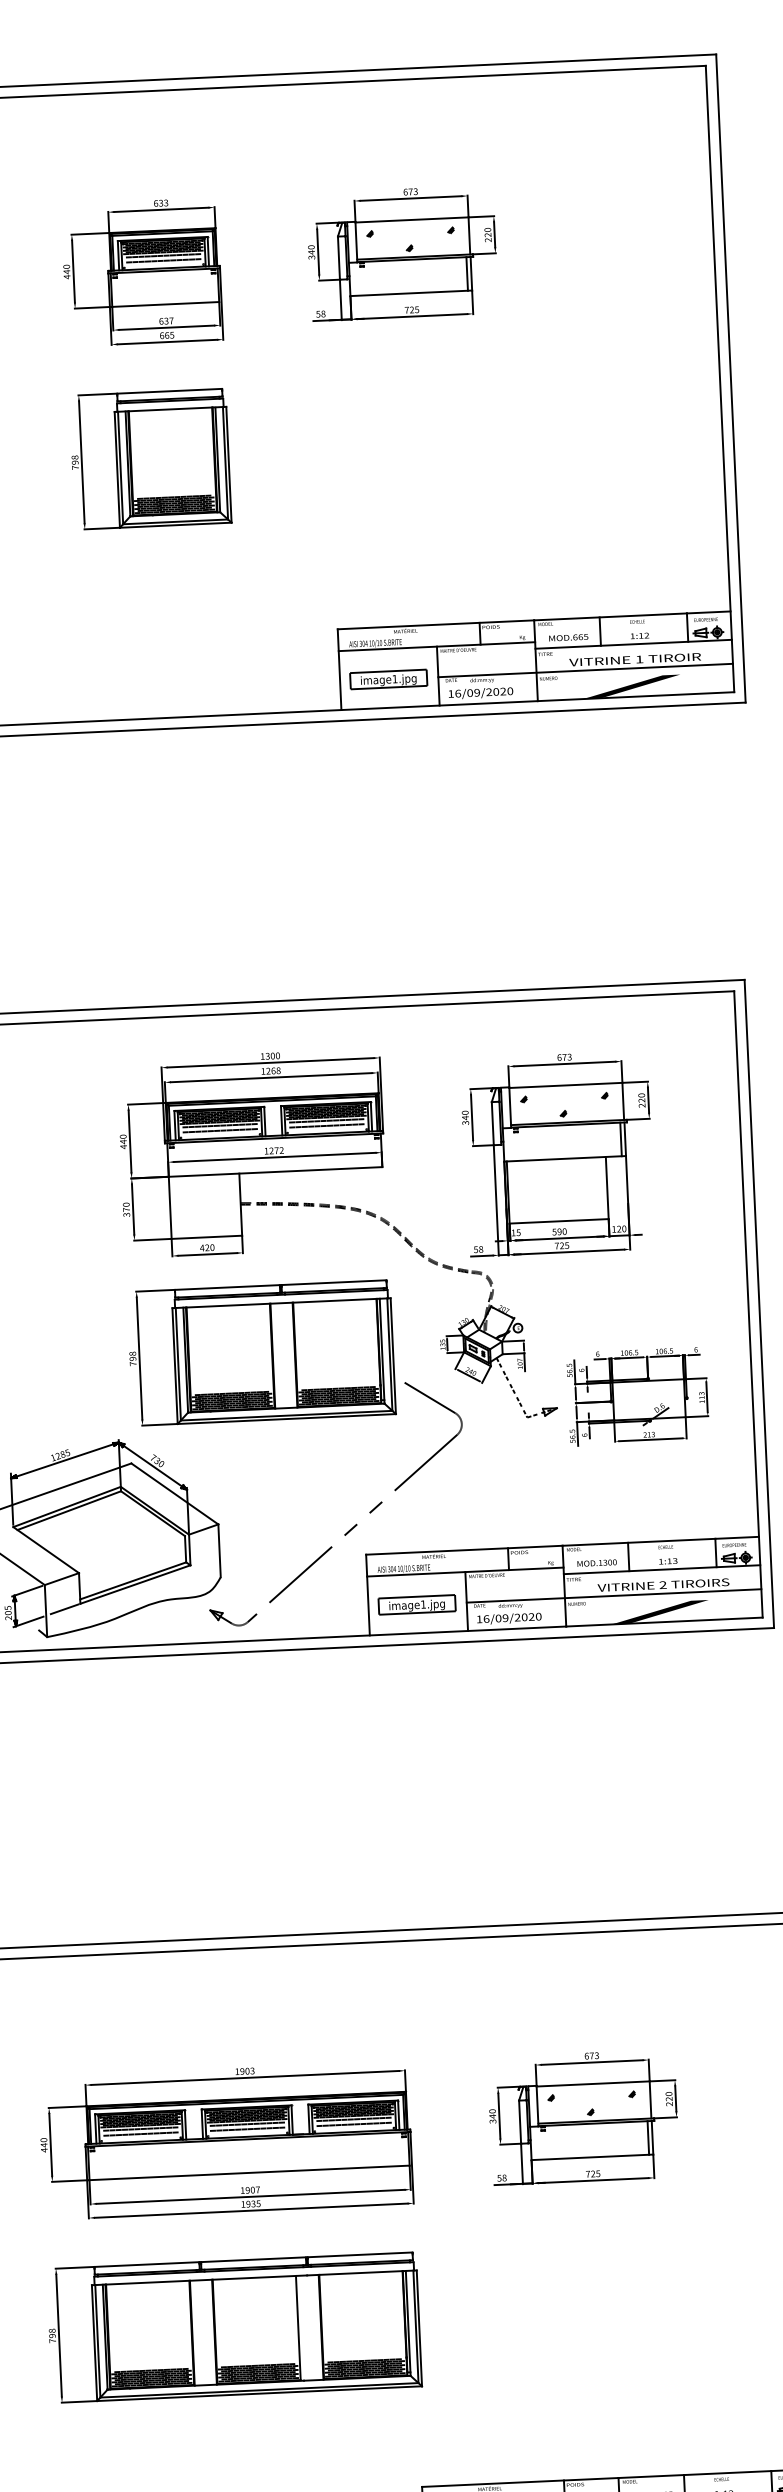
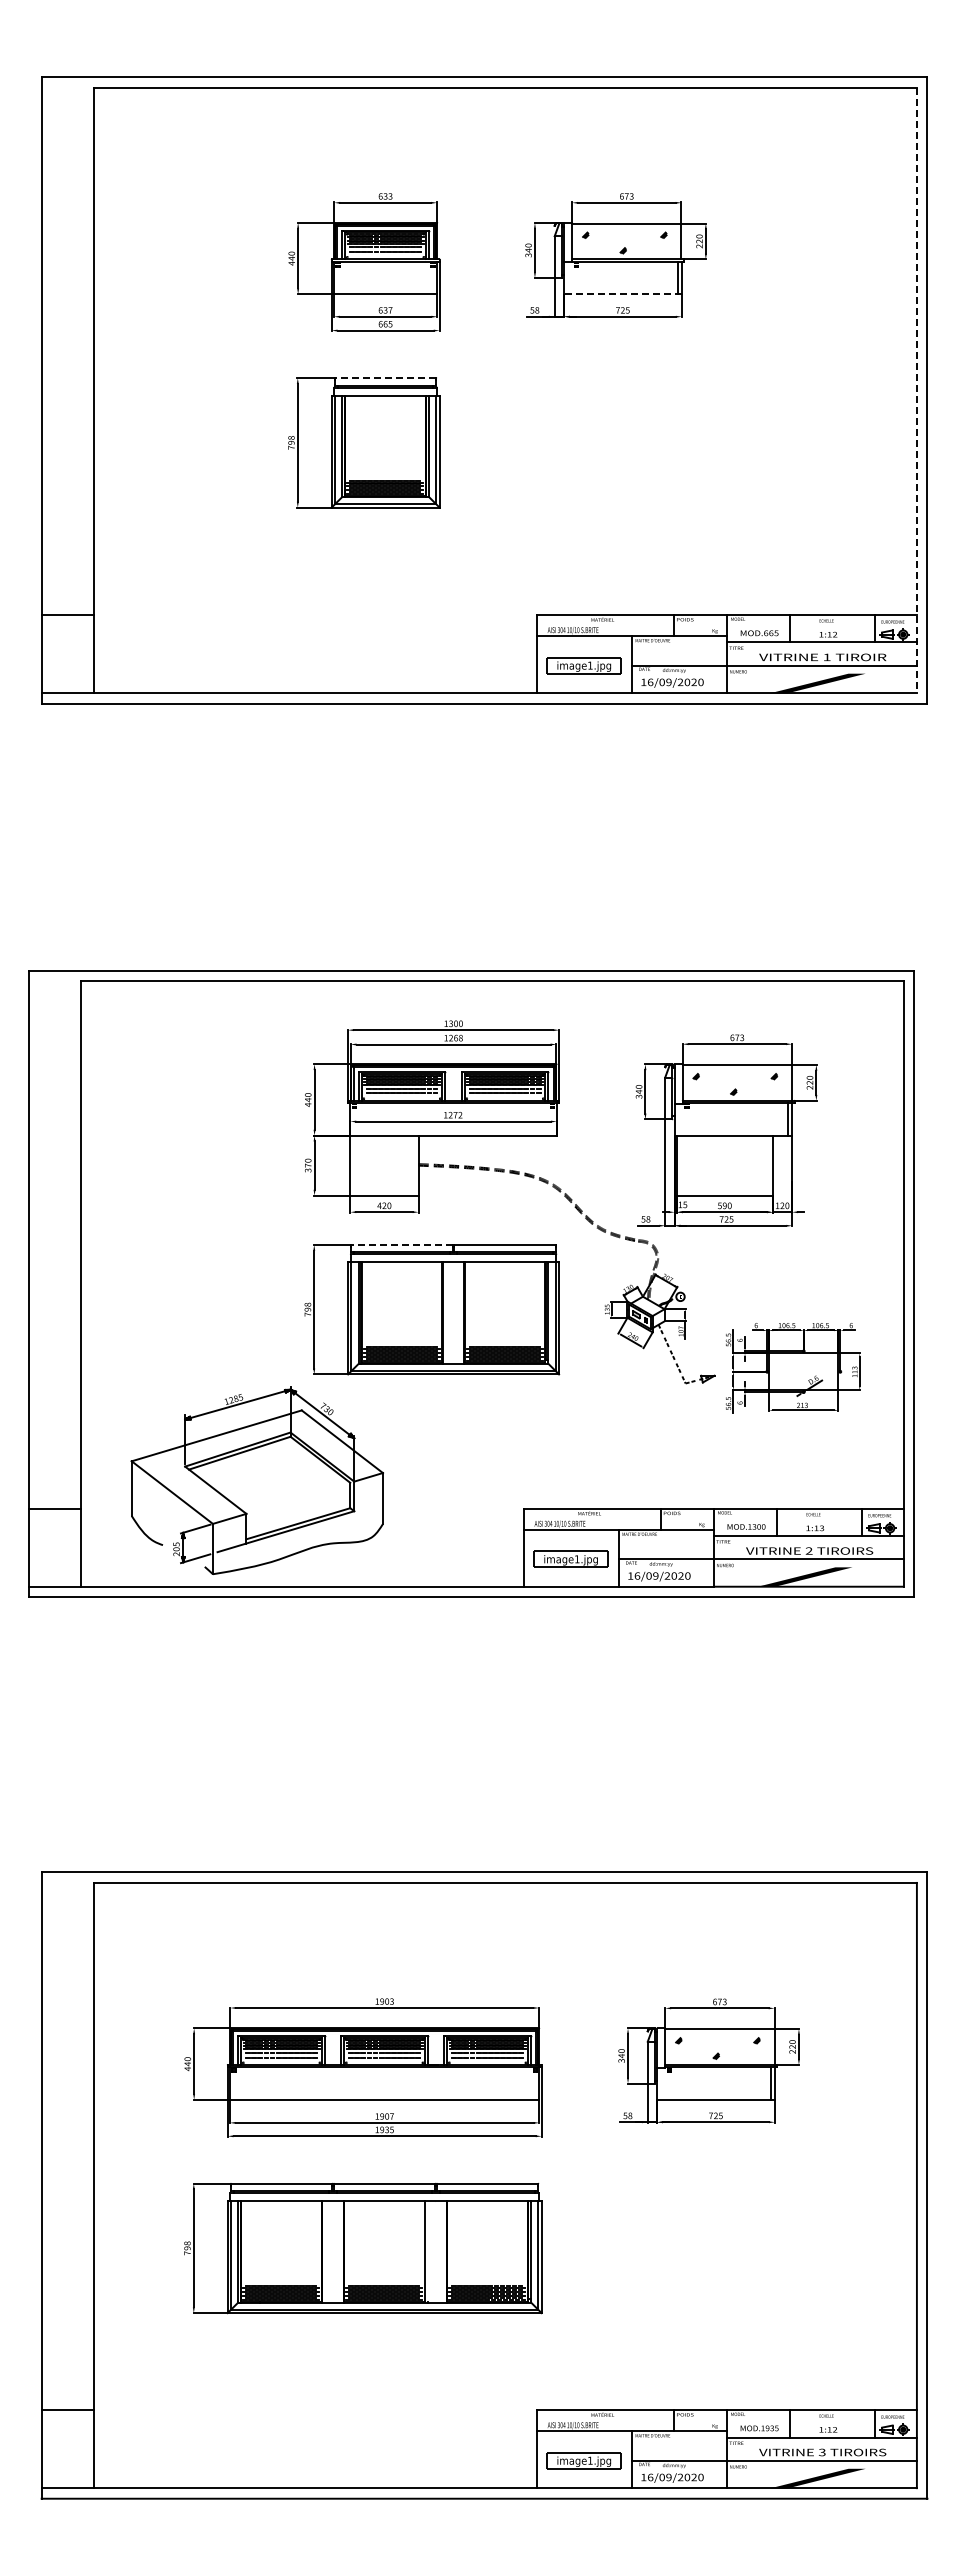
line: (410, 293) -> (622, 294), solid -> dashed
line: (719, 379) -> (916, 390), solid -> dashed
line: (169, 391) -> (385, 378), solid -> dashed
line: (226, 1287) -> (401, 1244), solid -> dashed
part: (355, 1523) -> (515, 1478), removed

